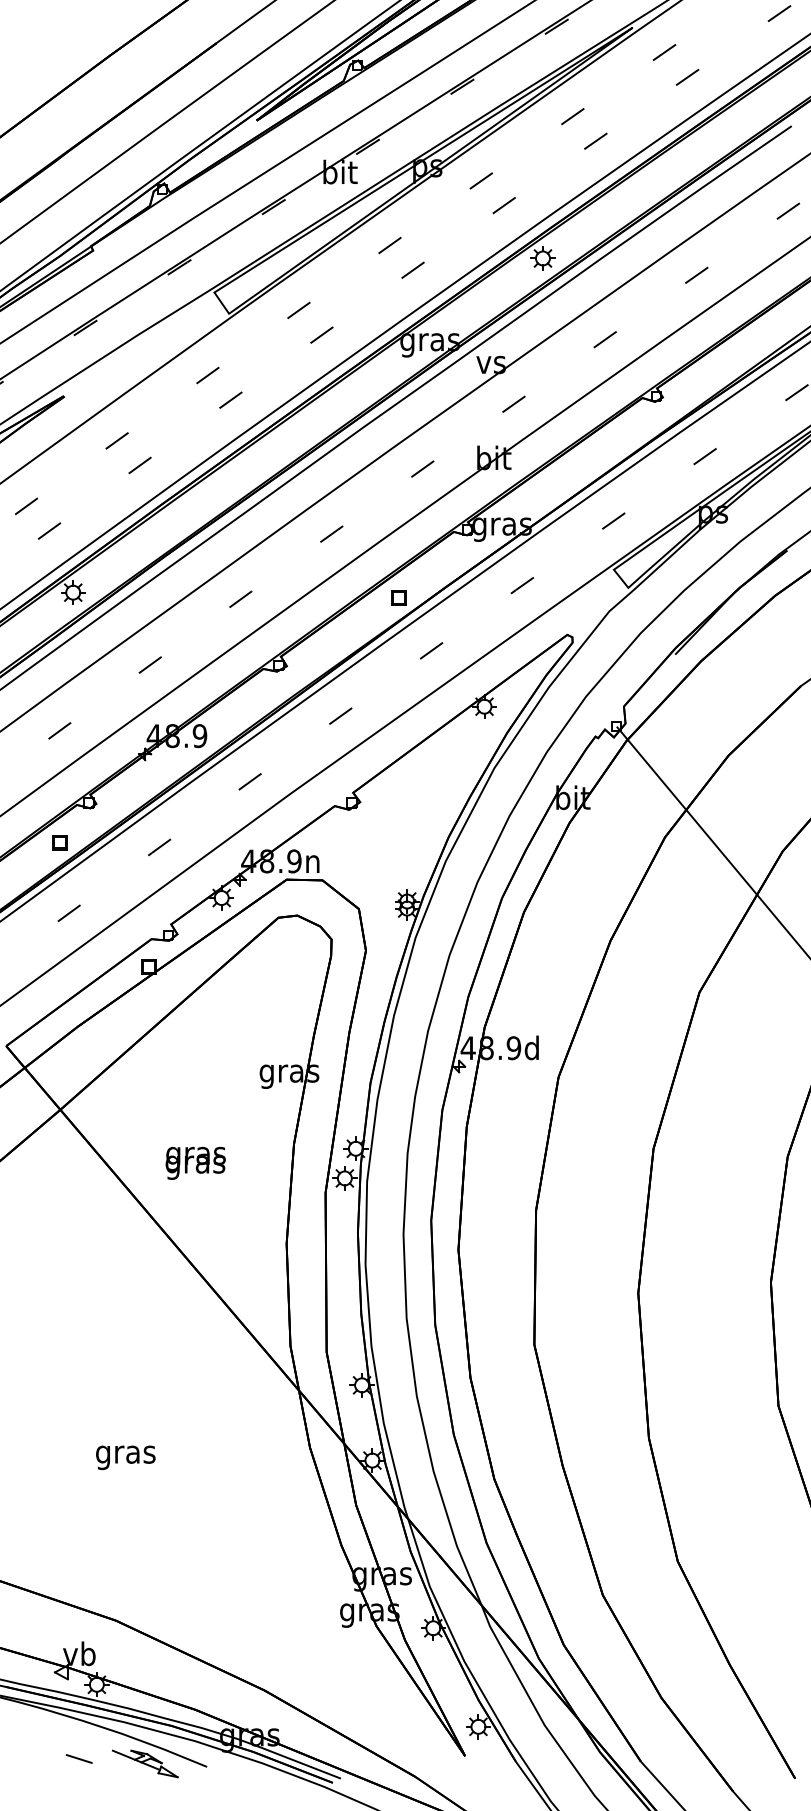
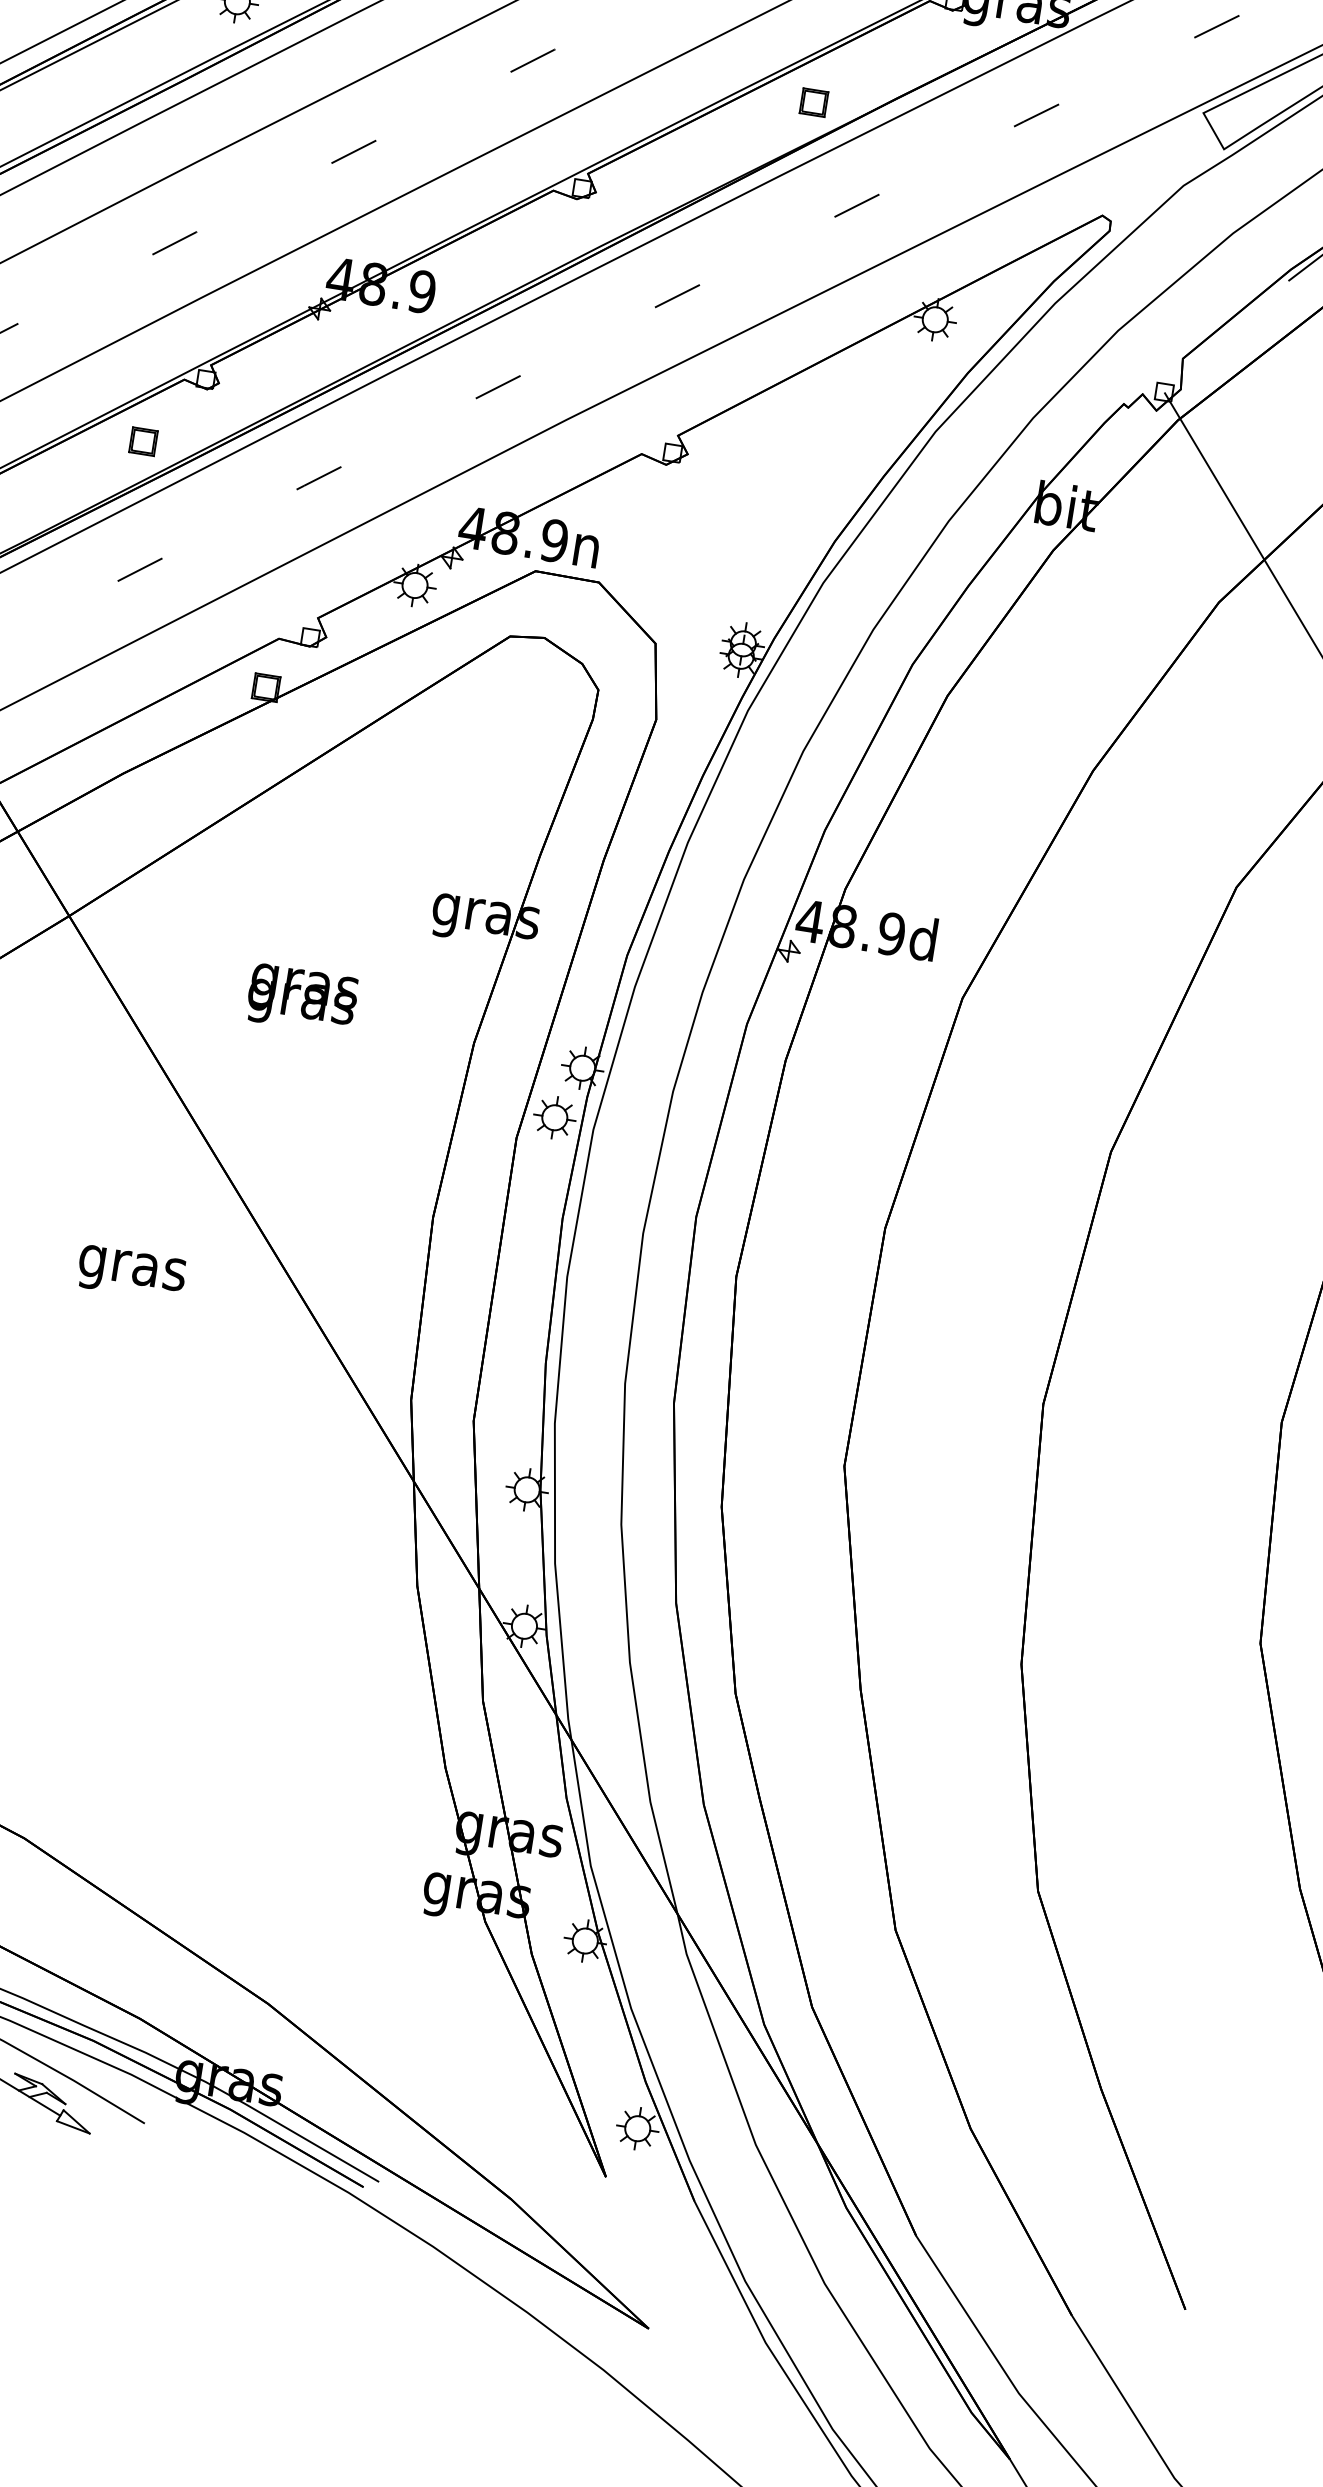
text: (195, 1162) -> (302, 997), moved
text: (125, 1457) -> (131, 1272), moved

